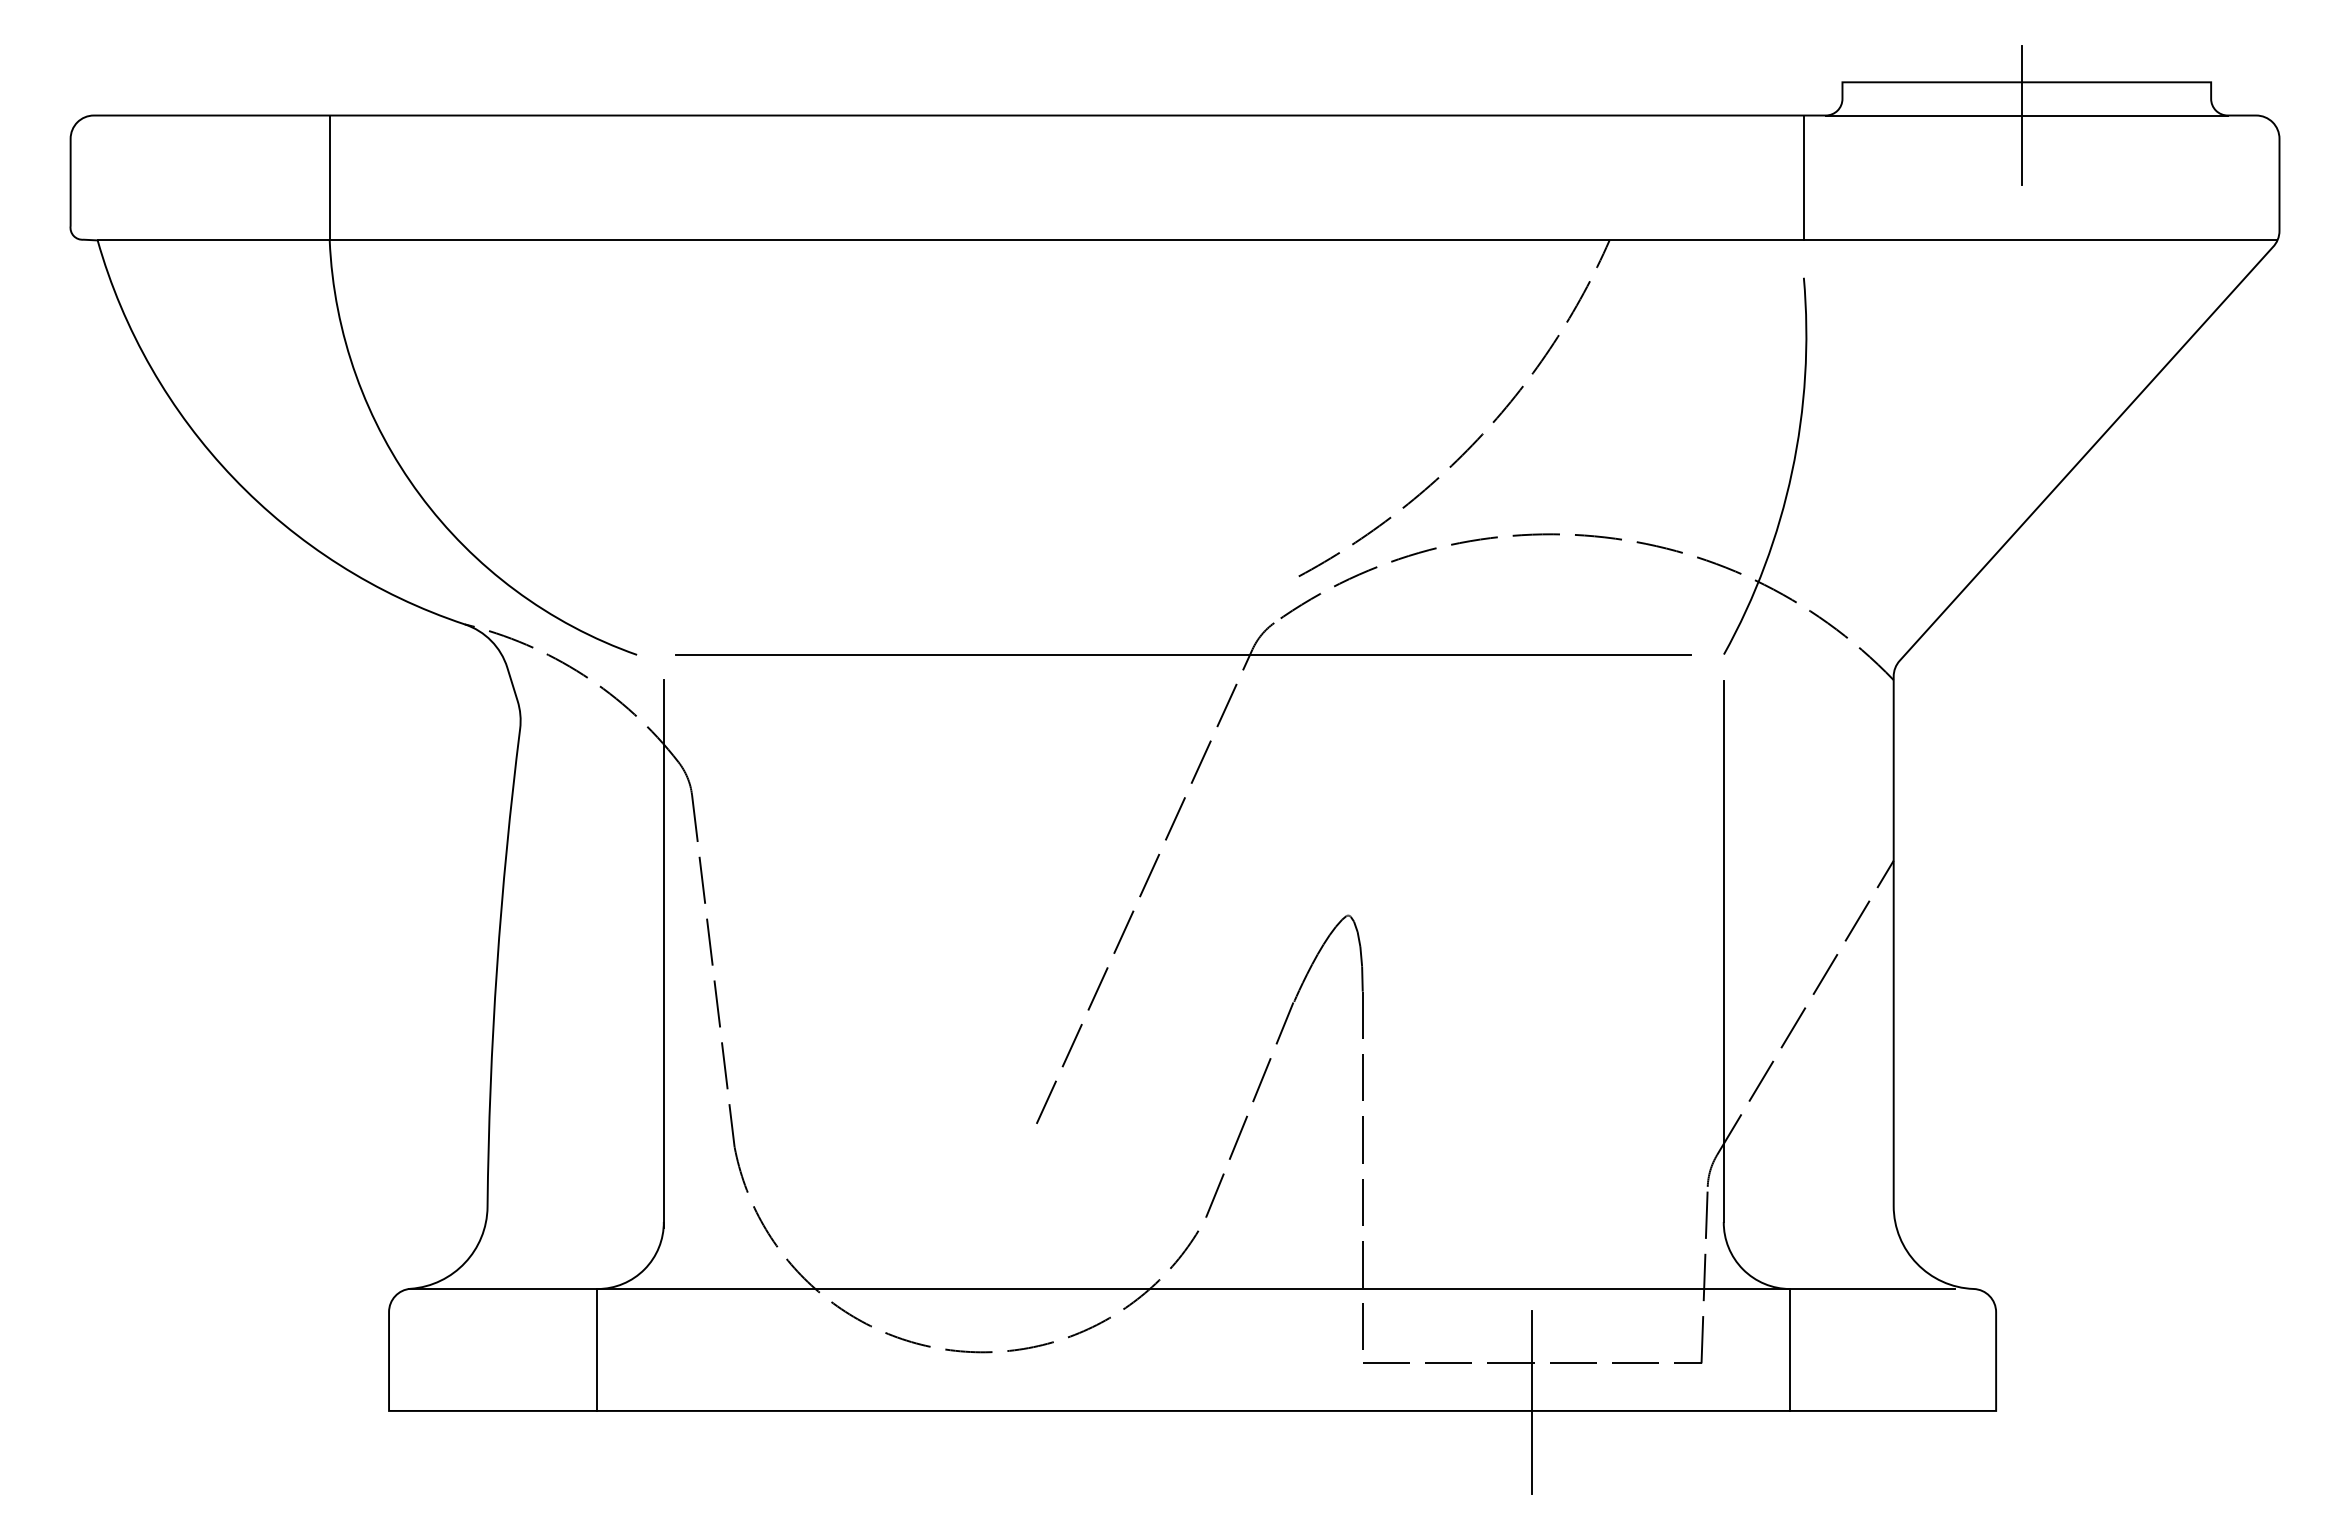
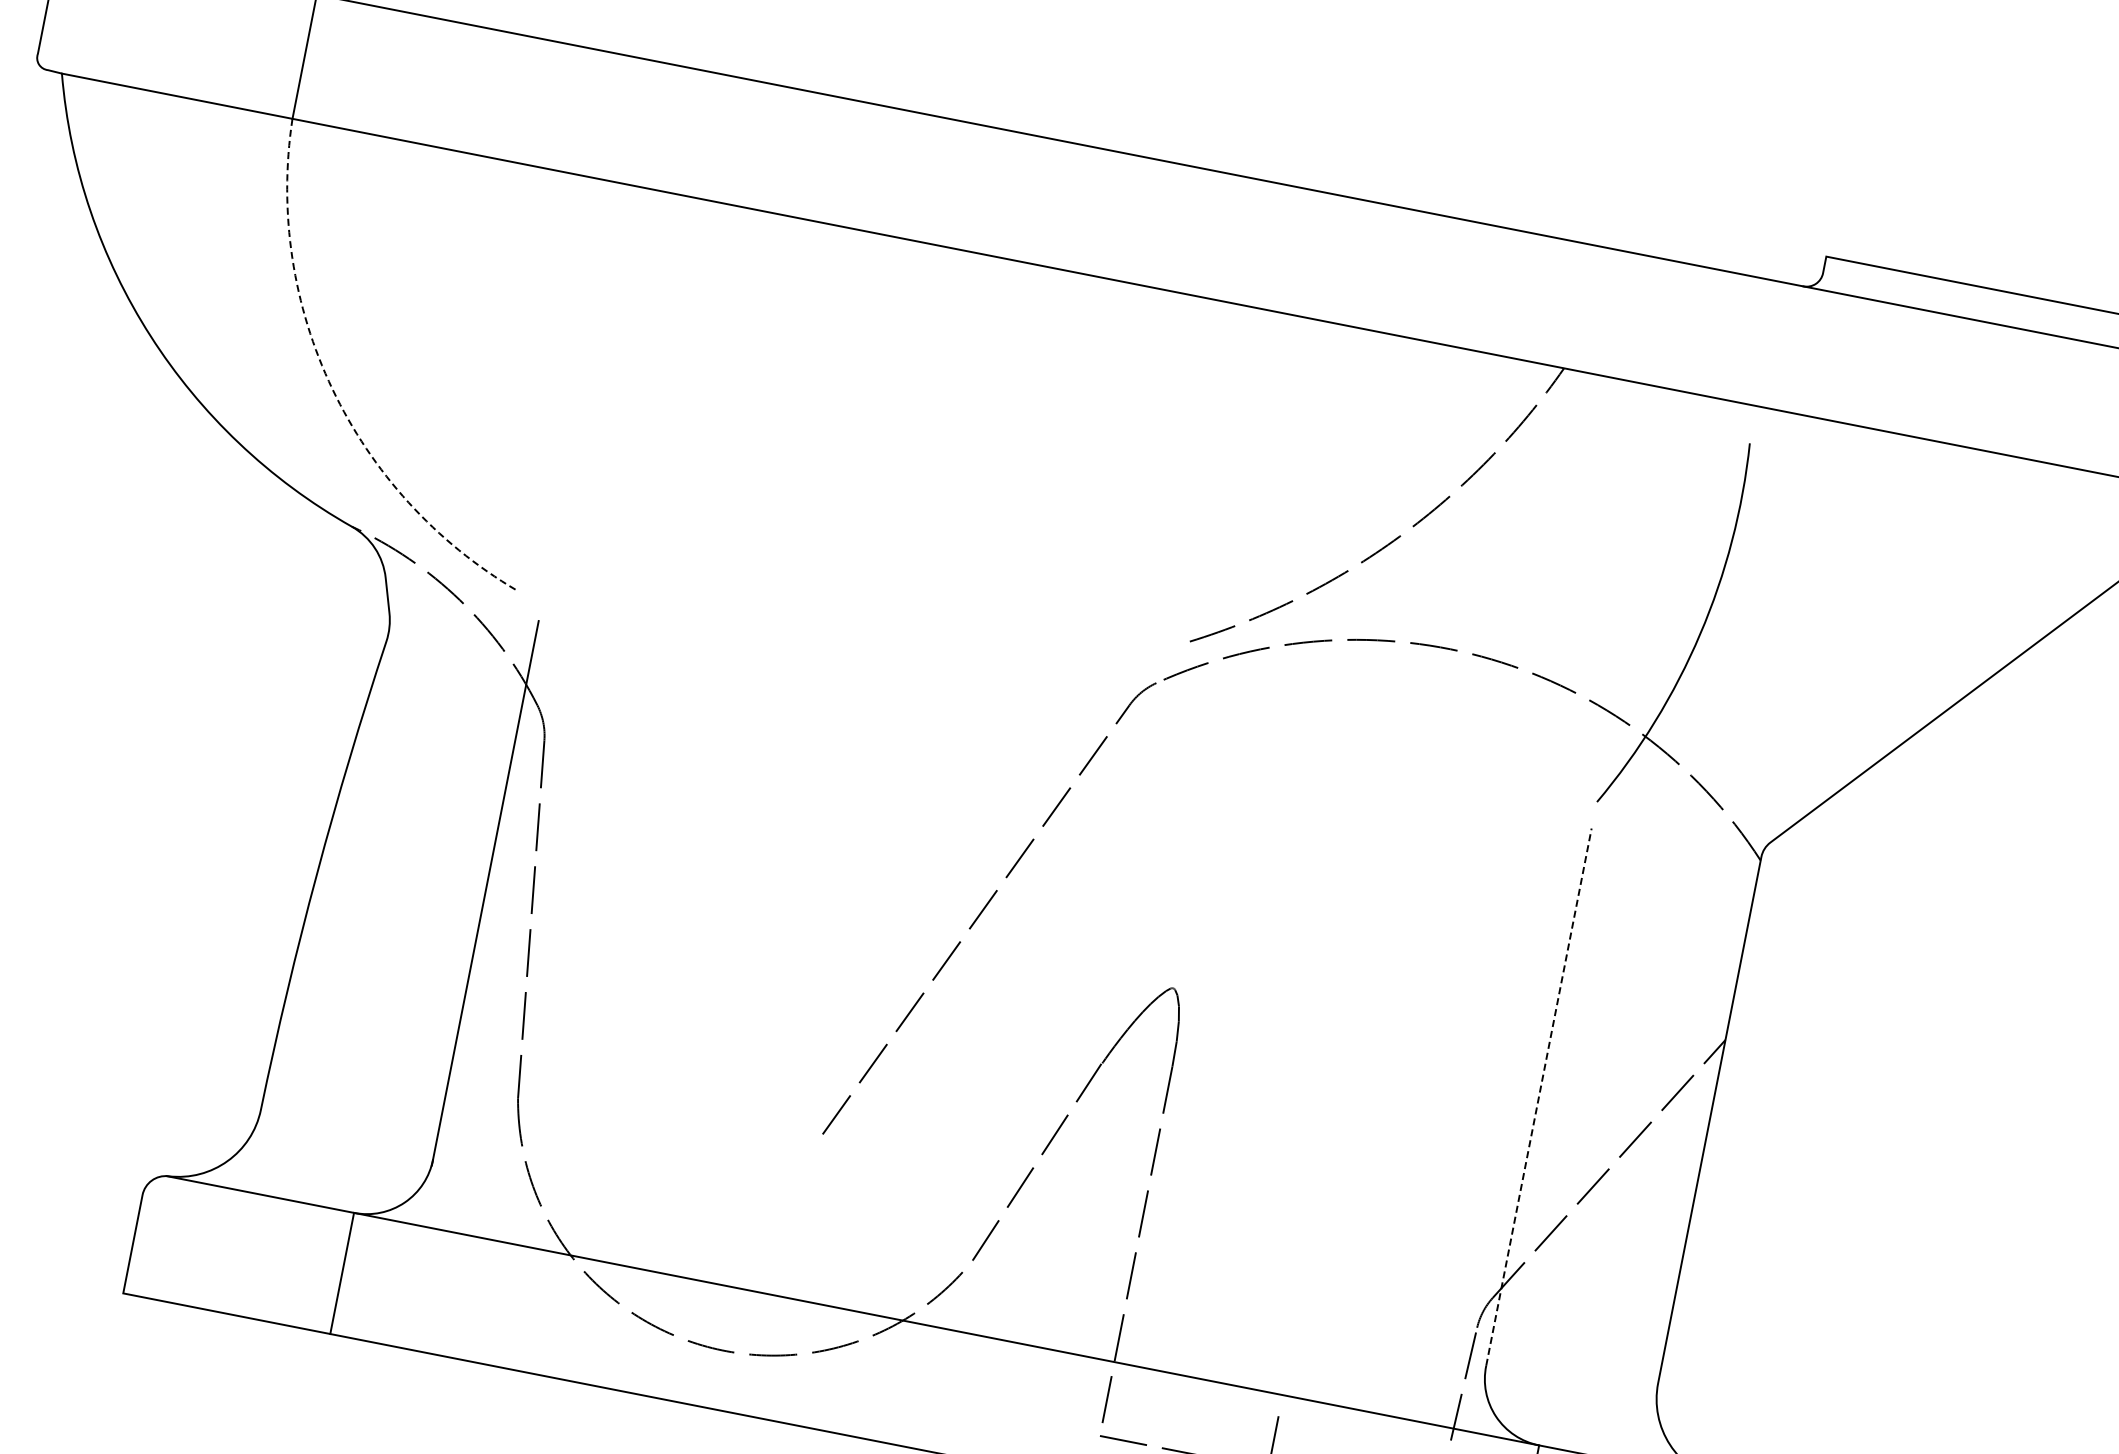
line: (2021, 115) -> (1997, 324), removed
line: (1803, 177) -> (1769, 343), removed
arc: (419, 494) -> (332, 388), solid -> dashed
line: (1183, 654) -> (1060, 696), removed
line: (1723, 951) -> (1538, 1097), solid -> dashed

